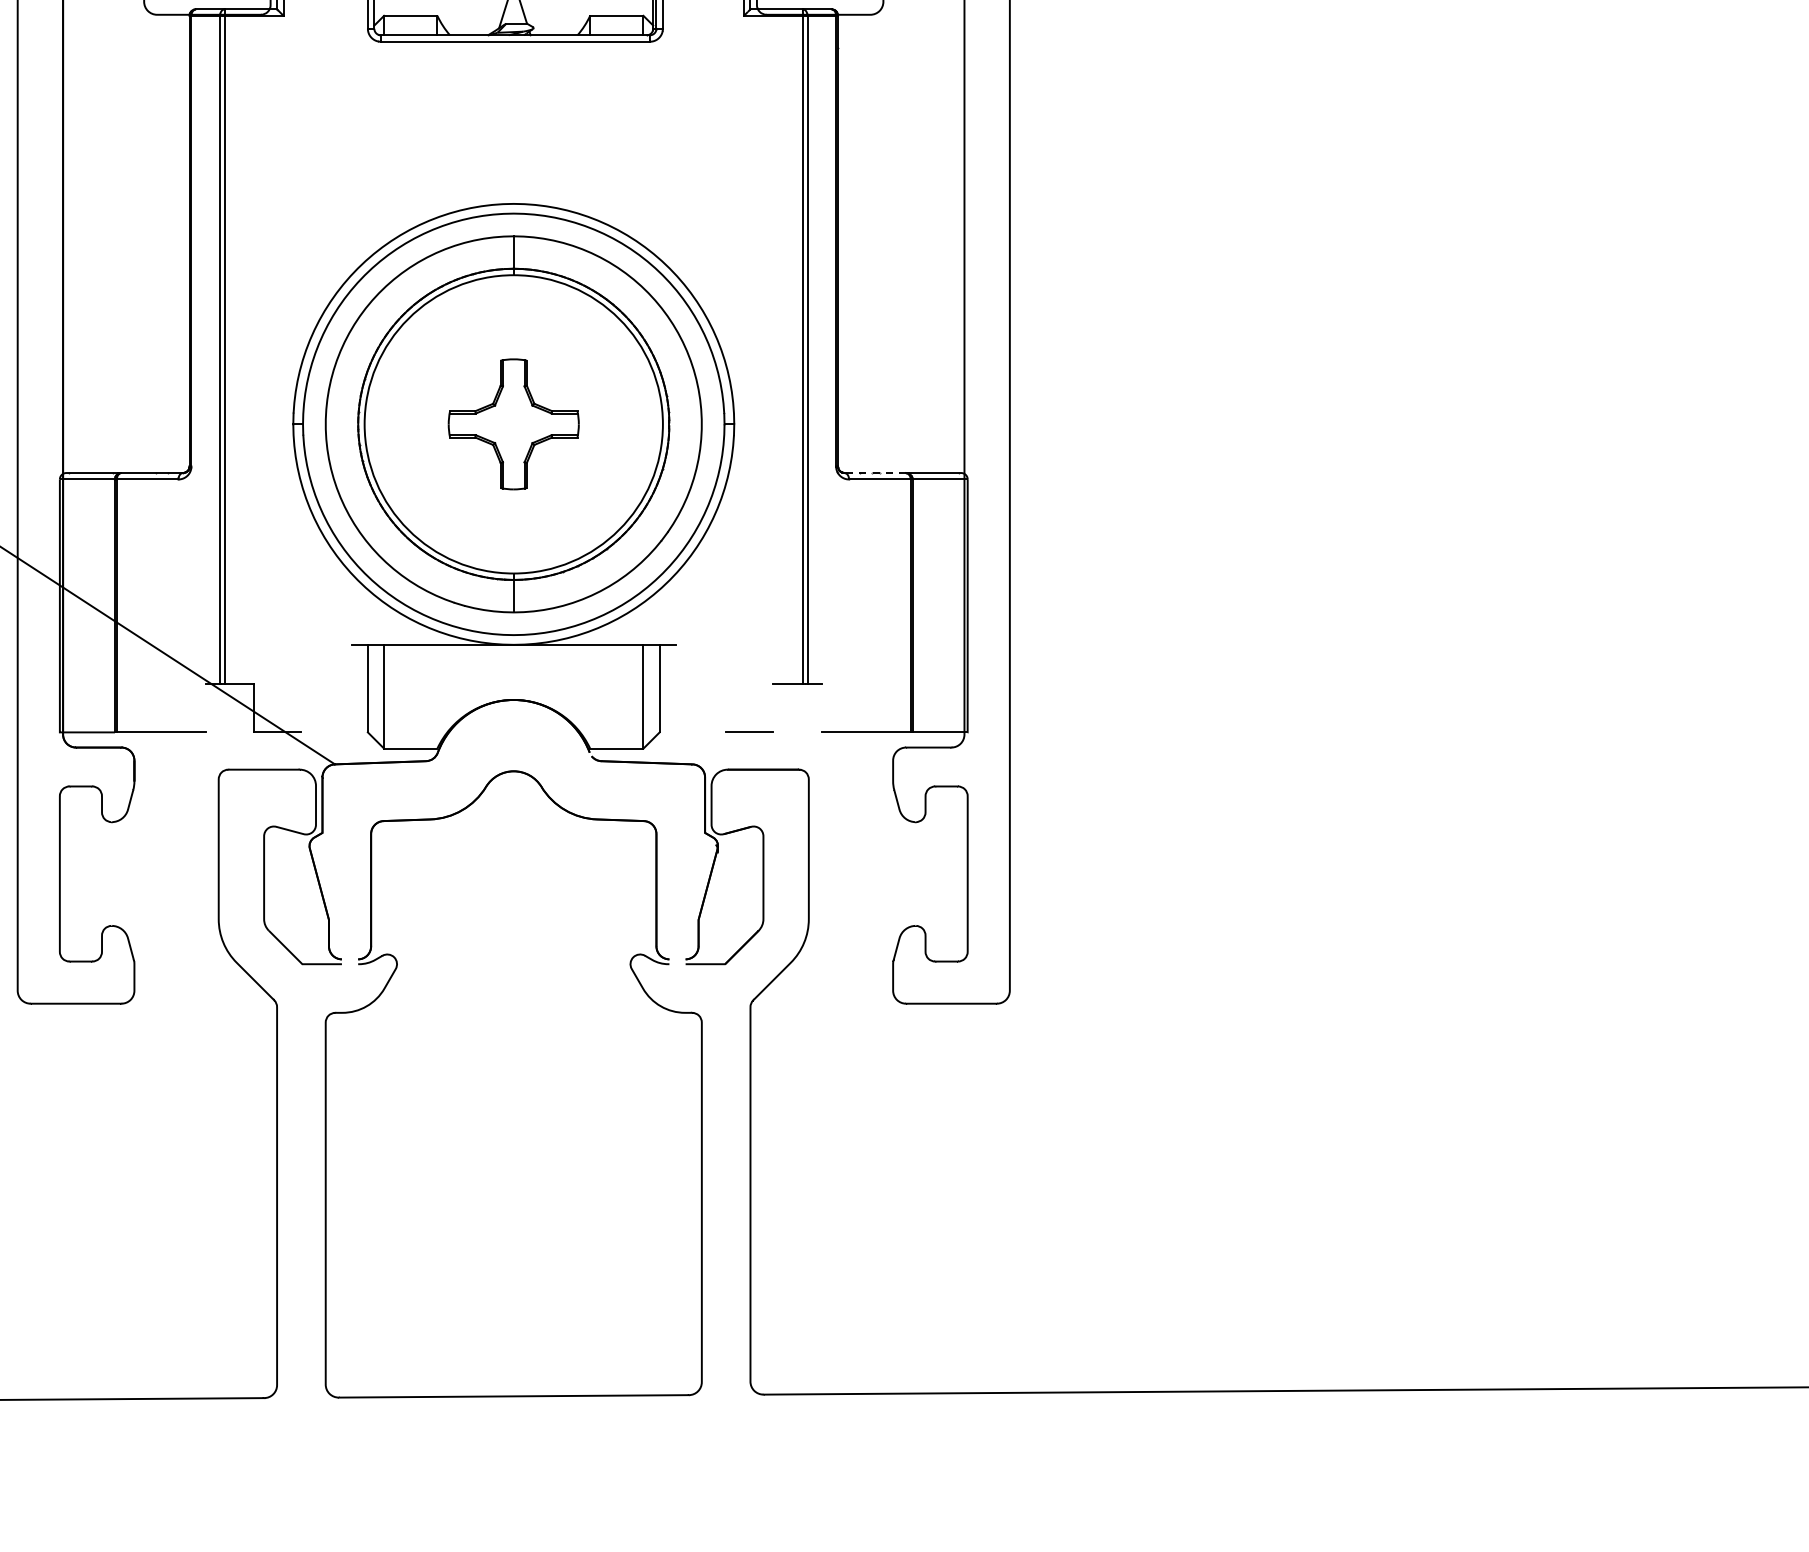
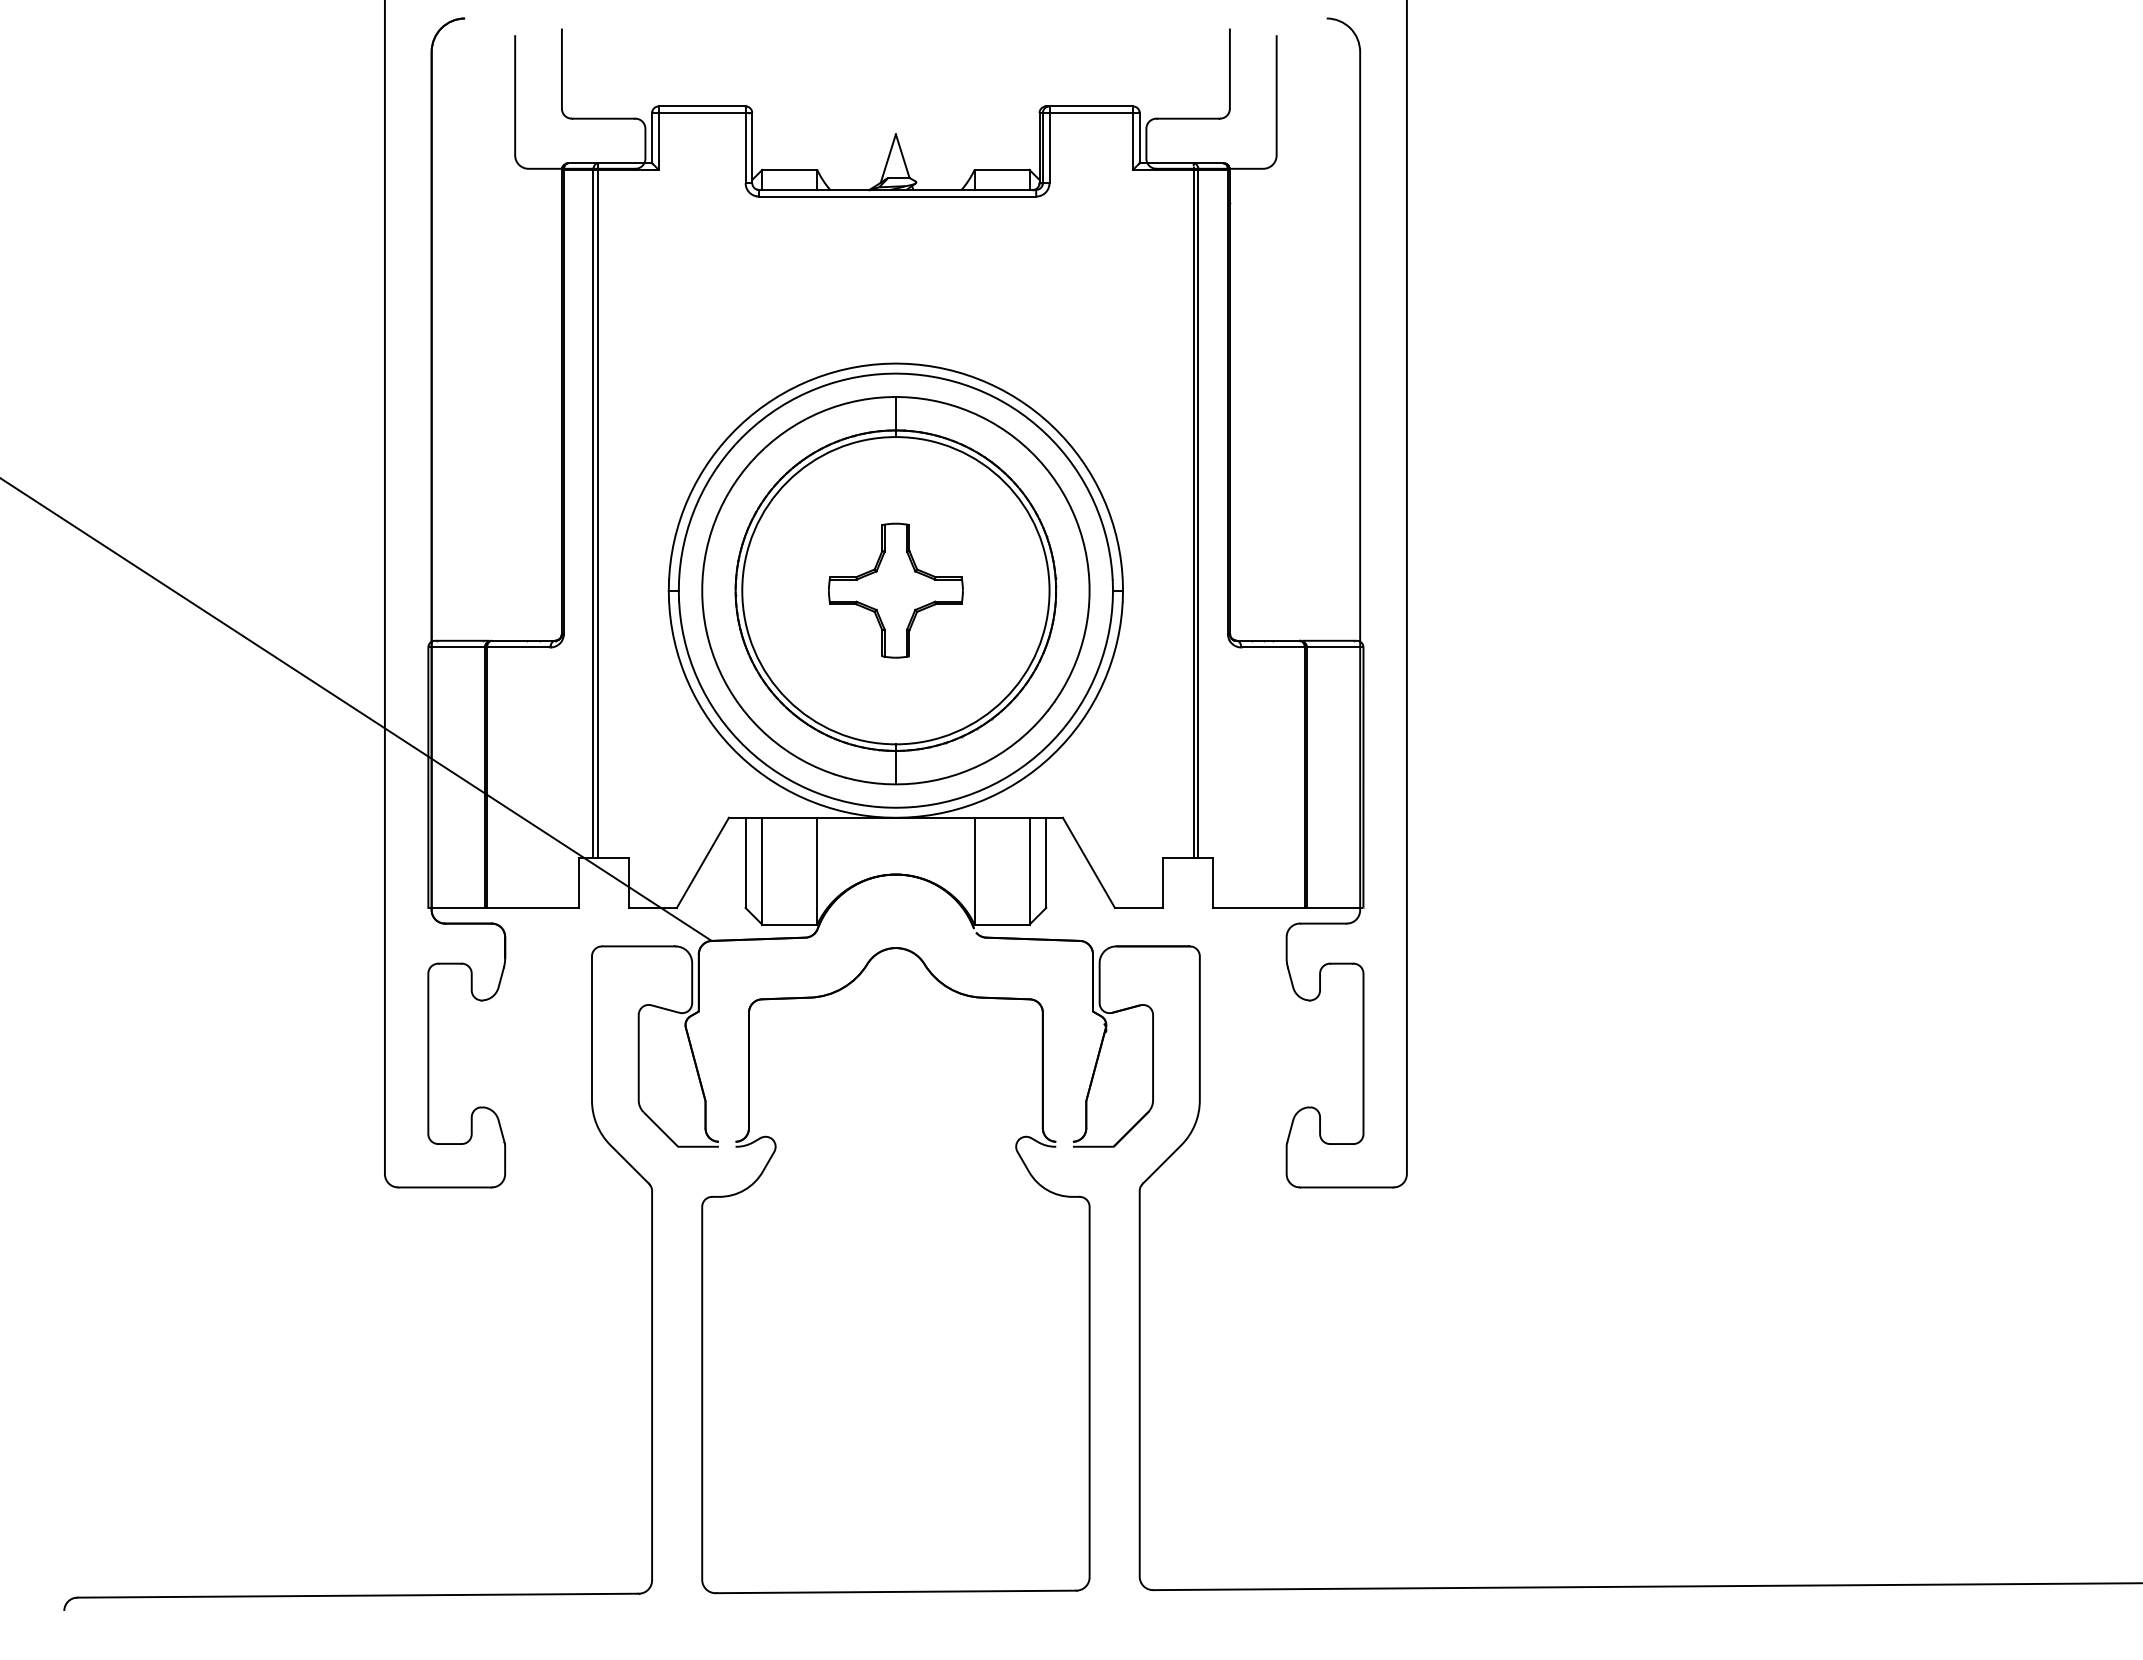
line: (875, 472) -> (1268, 640), dashed -> solid
line: (326, 688) -> (702, 862), added
line: (700, 688) -> (1088, 862), added
line: (437, 696) -> (817, 870), added
line: (590, 696) -> (974, 870), added
line: (205, 707) -> (578, 882), added
line: (773, 707) -> (1163, 882), added
line: (822, 707) -> (1213, 882), added

